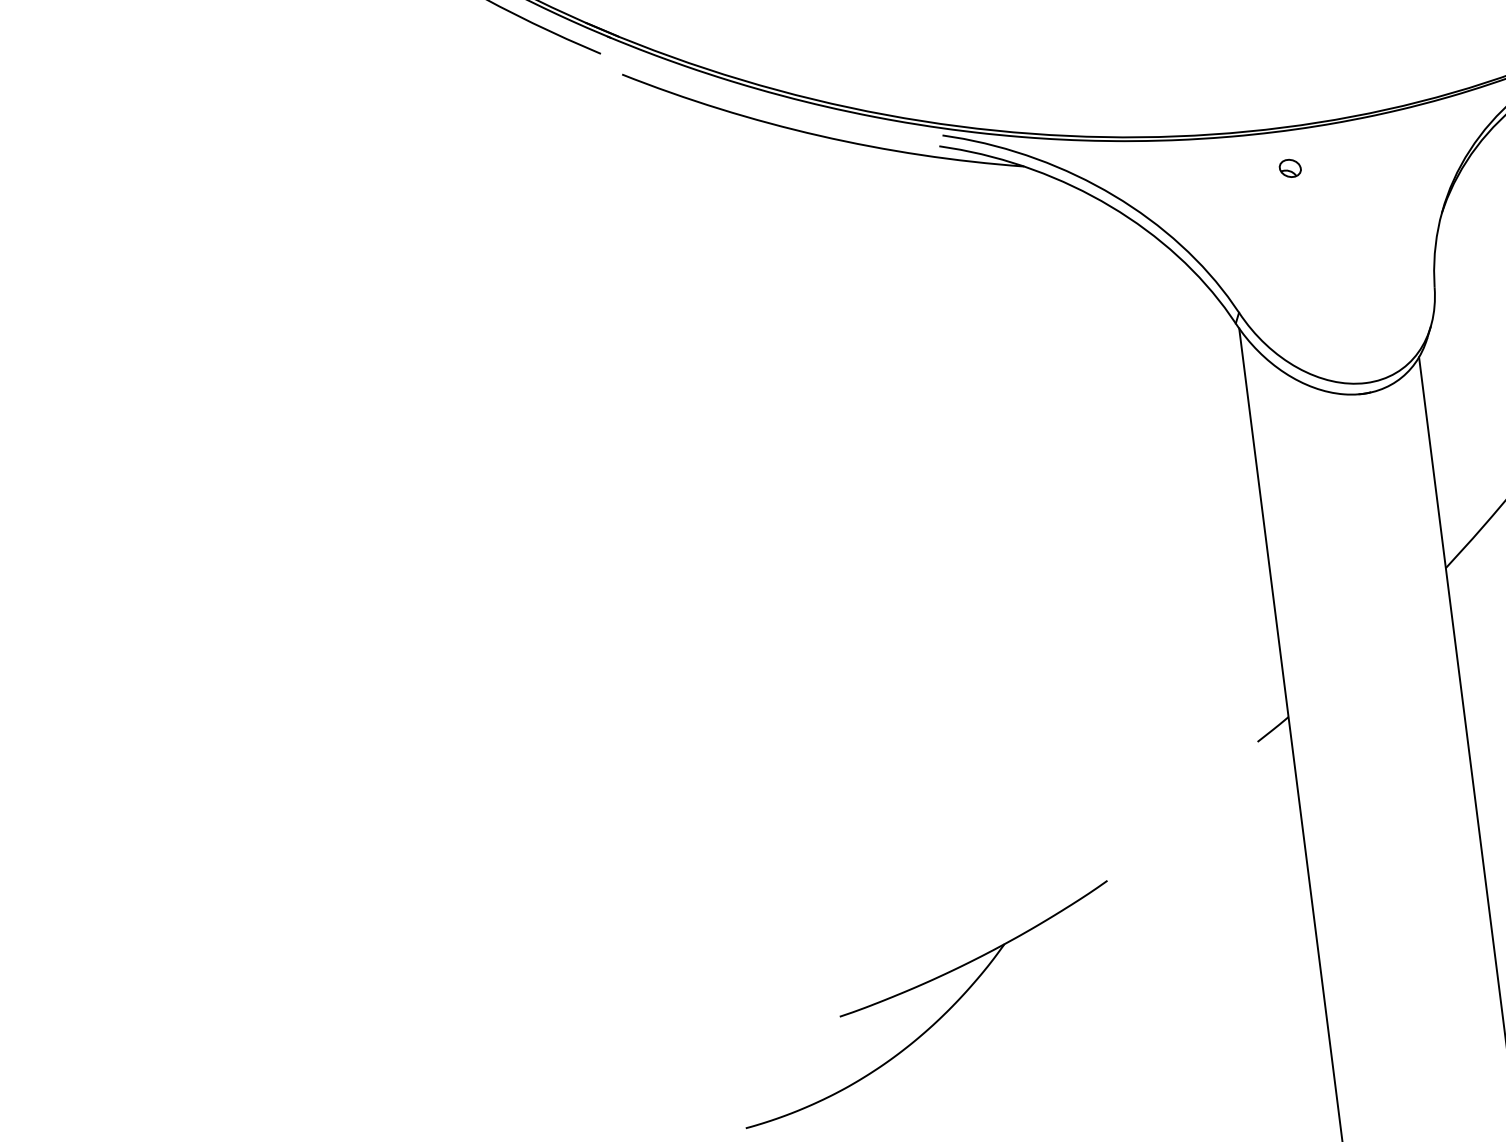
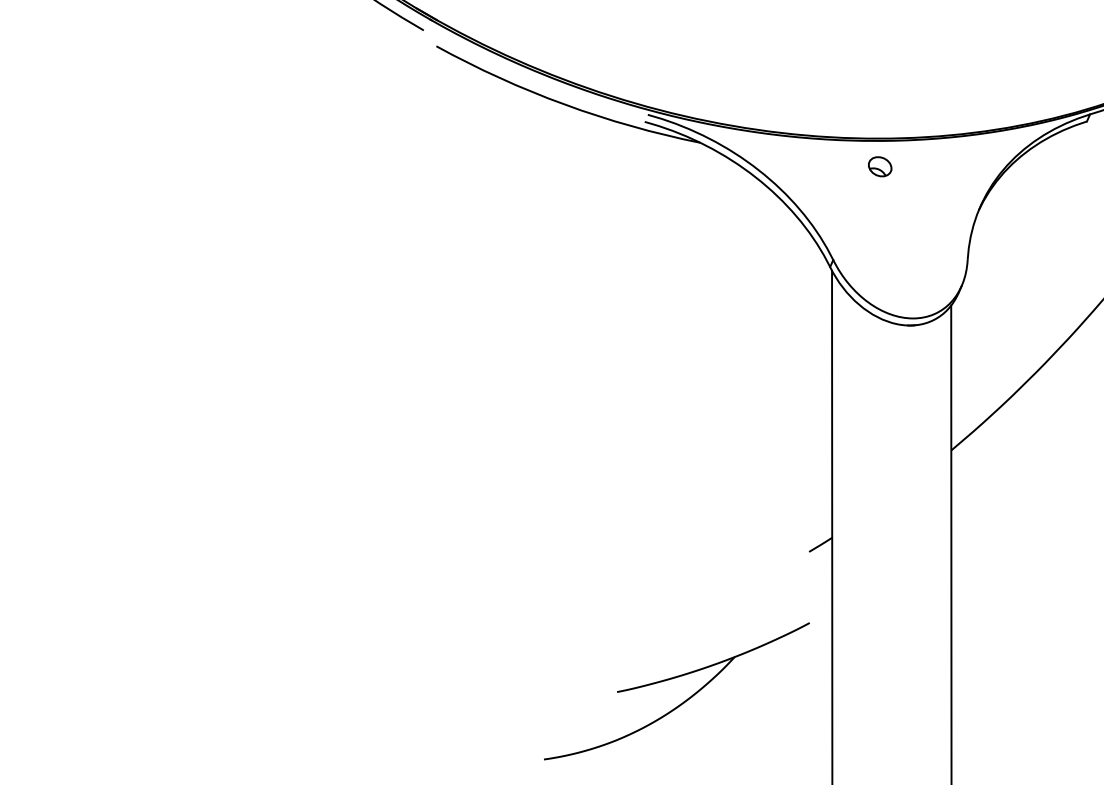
part: (1290, 167) -> (880, 166), size x1.6
part: (939, 1016) -> (684, 700), moved

